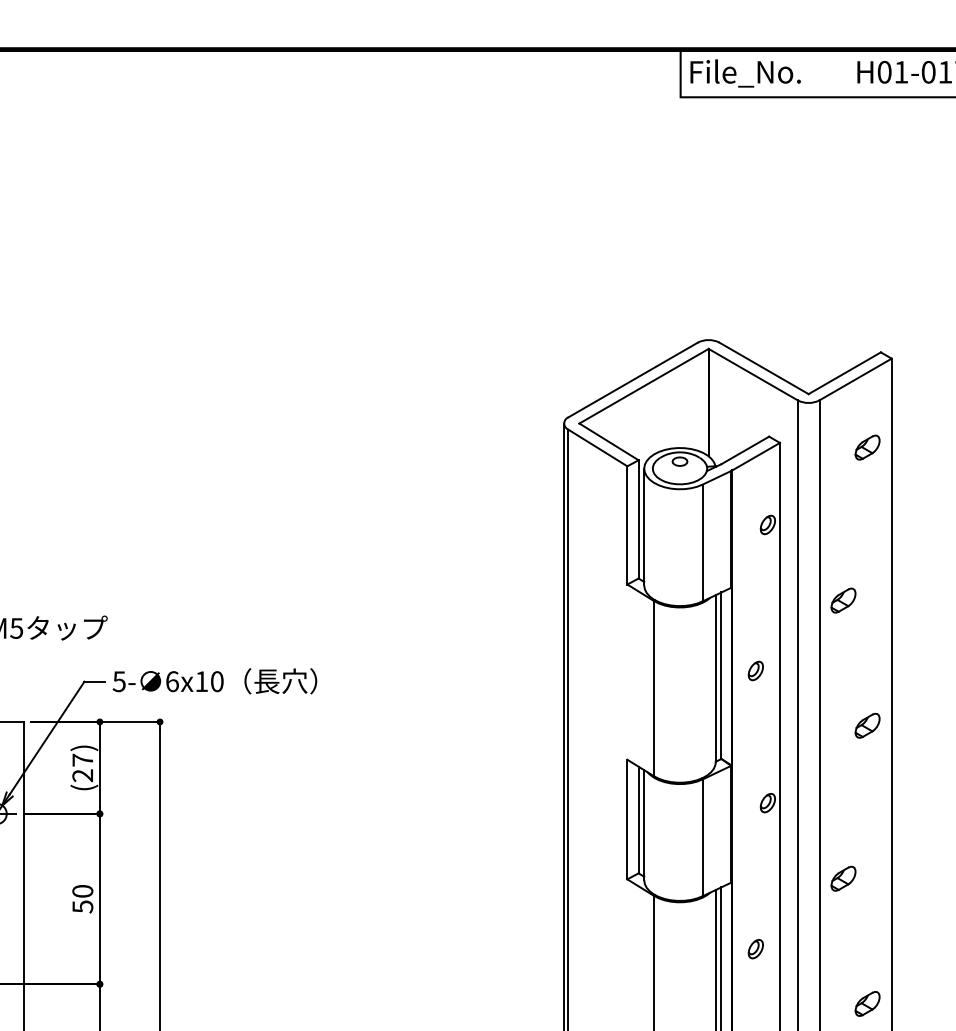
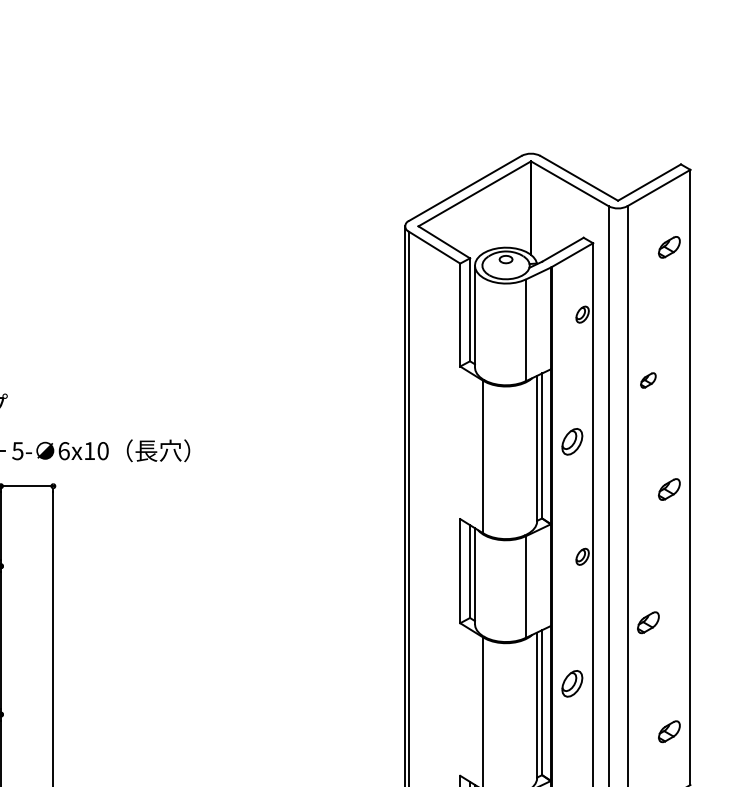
part: (843, 600) -> (648, 380), size x0.7
part: (755, 670) -> (571, 441), size x1.6
part: (755, 949) -> (571, 684), size x1.6

